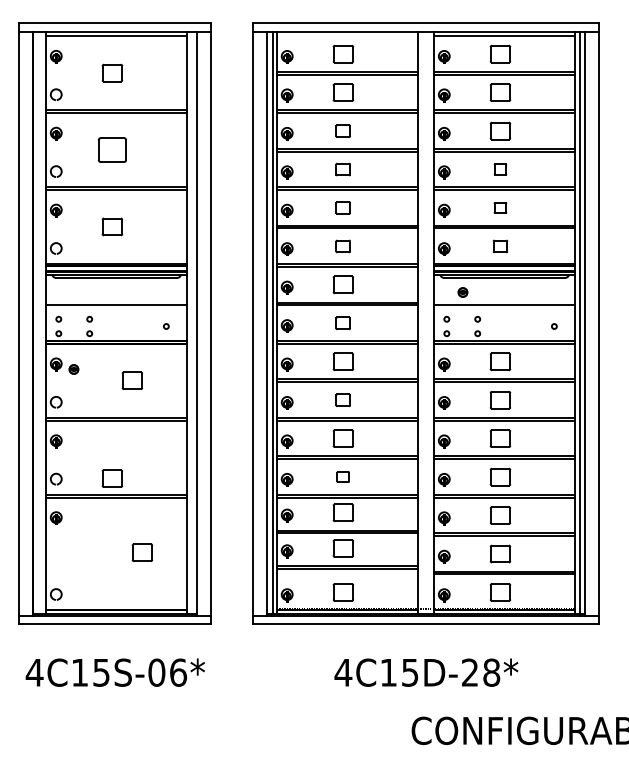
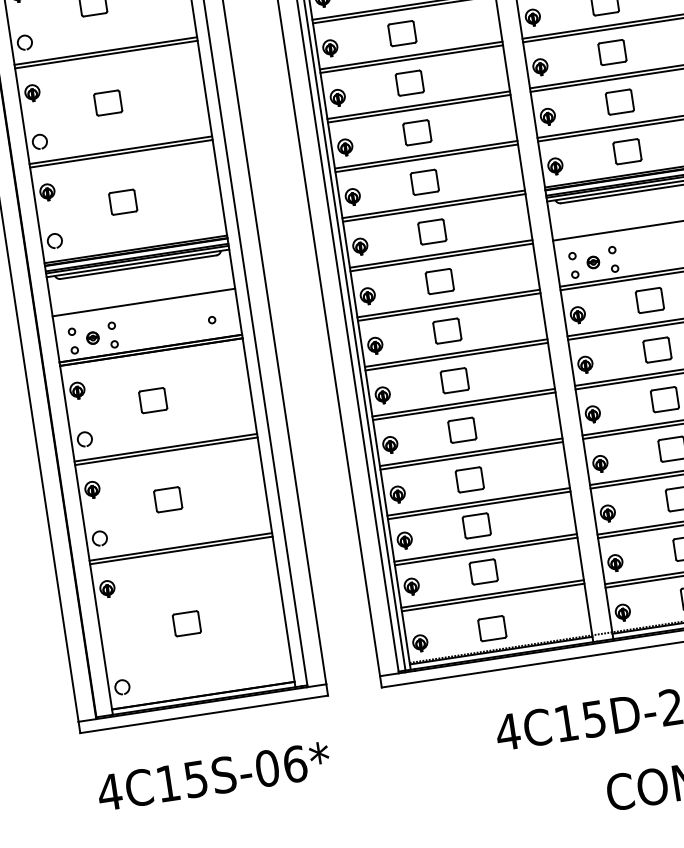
part: (342, 130) -> (401, 32), size x1.43
part: (112, 149) -> (108, 102), size x0.71
part: (342, 169) -> (408, 83), size x1.43
part: (500, 169) -> (612, 52), size x1.67
part: (342, 207) -> (416, 132), size x1.43
part: (500, 207) -> (619, 101), size x1.67
part: (342, 246) -> (423, 182), size x1.43
part: (500, 246) -> (627, 151), size x1.43
part: (462, 292) -> (592, 262), moved
part: (342, 323) -> (438, 281), size x1.43
part: (73, 369) -> (92, 338), moved
part: (132, 380) -> (153, 400), moved
part: (342, 400) -> (453, 381), size x1.43
part: (342, 476) -> (468, 479), size x1.67
part: (112, 478) -> (168, 499), moved
part: (142, 552) -> (186, 623), moved

